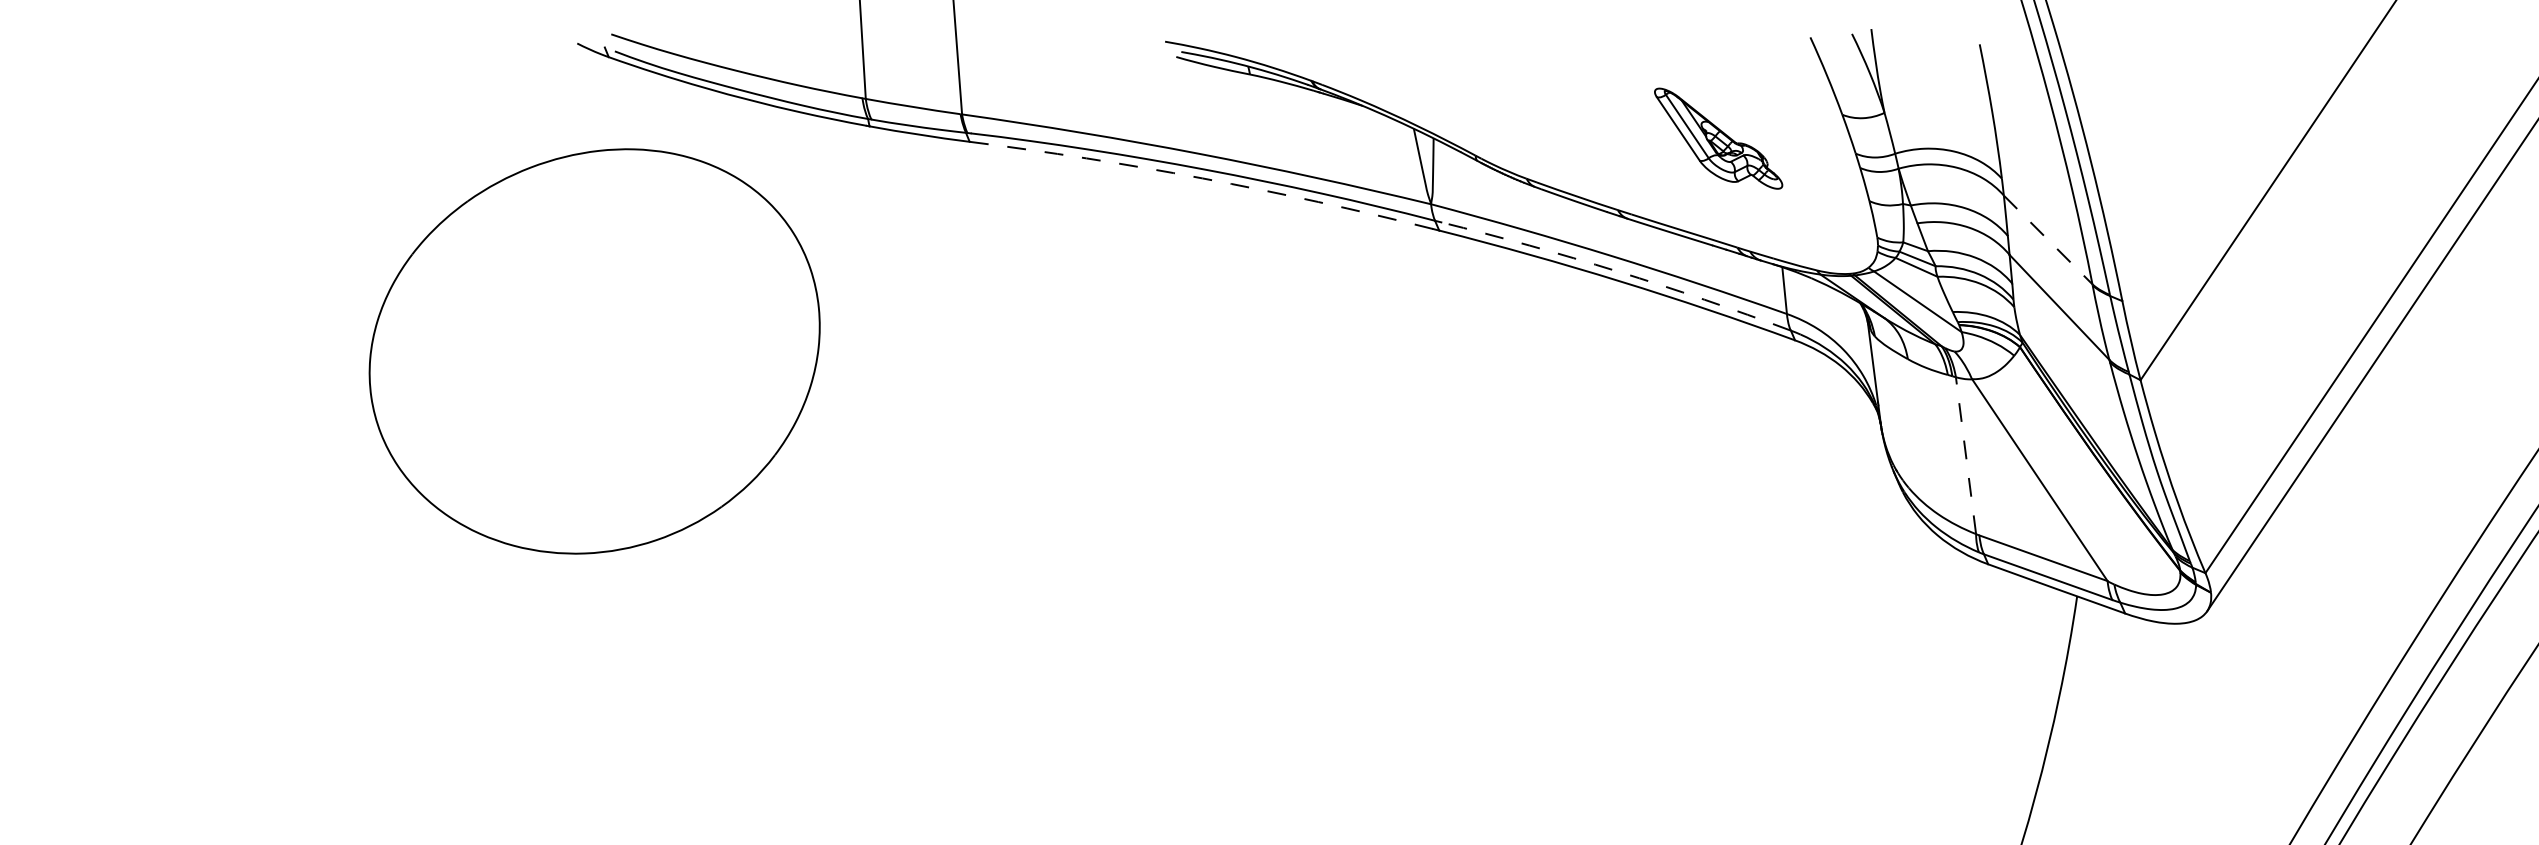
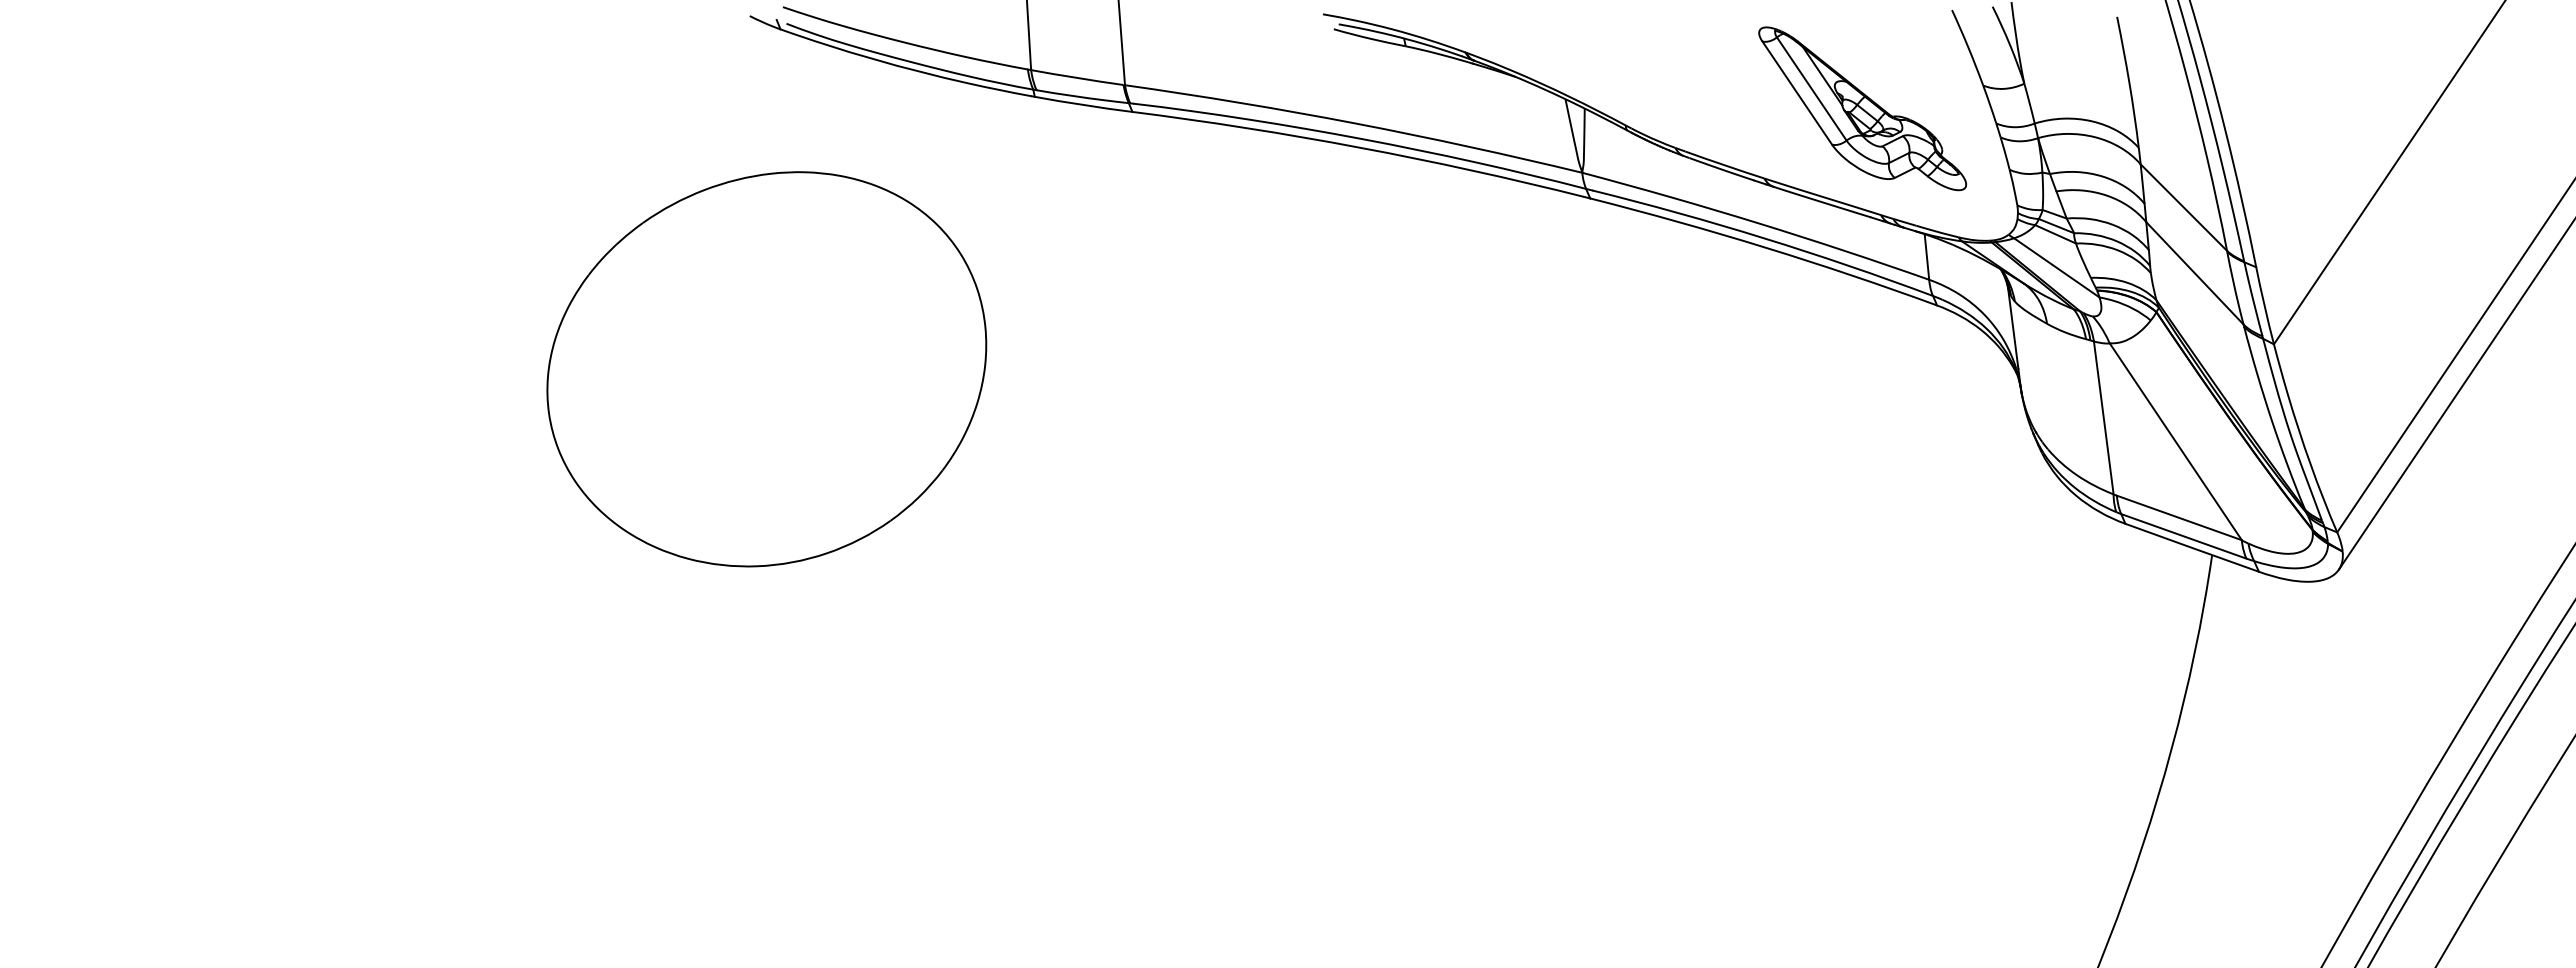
part: (1718, 138) -> (1862, 108), size x1.67
arc: (1202, 178) -> (1359, 147), dashed -> solid
line: (2048, 239) -> (2184, 207), dashed -> solid
arc: (1618, 271) -> (1764, 238), dashed -> solid
part: (594, 351) -> (766, 369), moved
line: (1965, 455) -> (2103, 417), dashed -> solid

